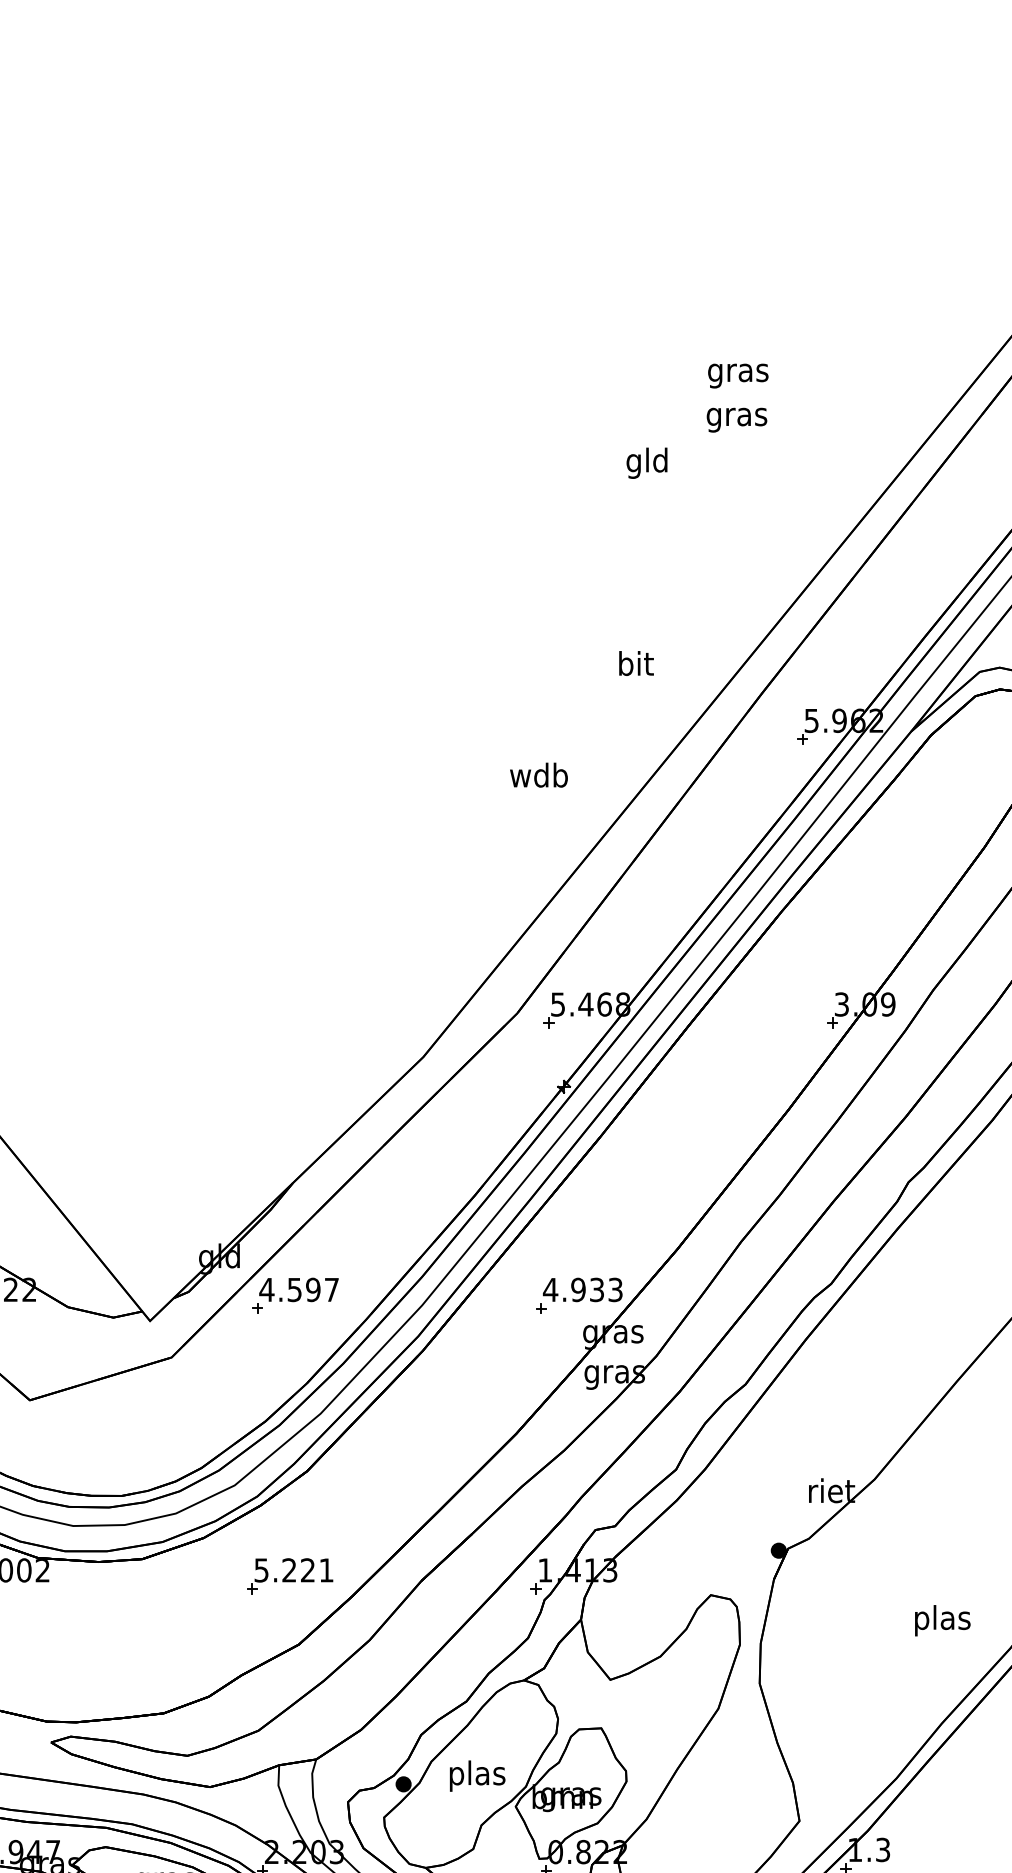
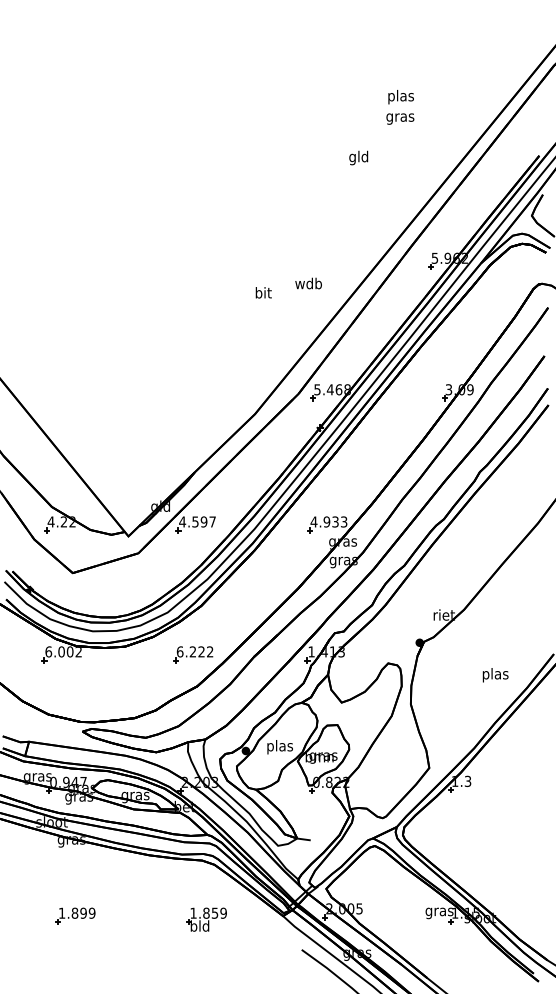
text: (737, 373) -> (400, 97), gras -> plas
text: (646, 462) -> (358, 157), moved
text: (635, 662) -> (263, 292), moved
text: (292, 1569) -> (194, 651), 5.221 -> 6.222

